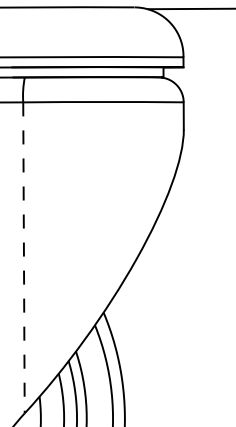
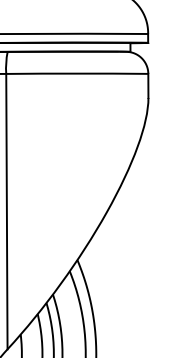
line: (23, 257) -> (6, 211), dashed -> solid

